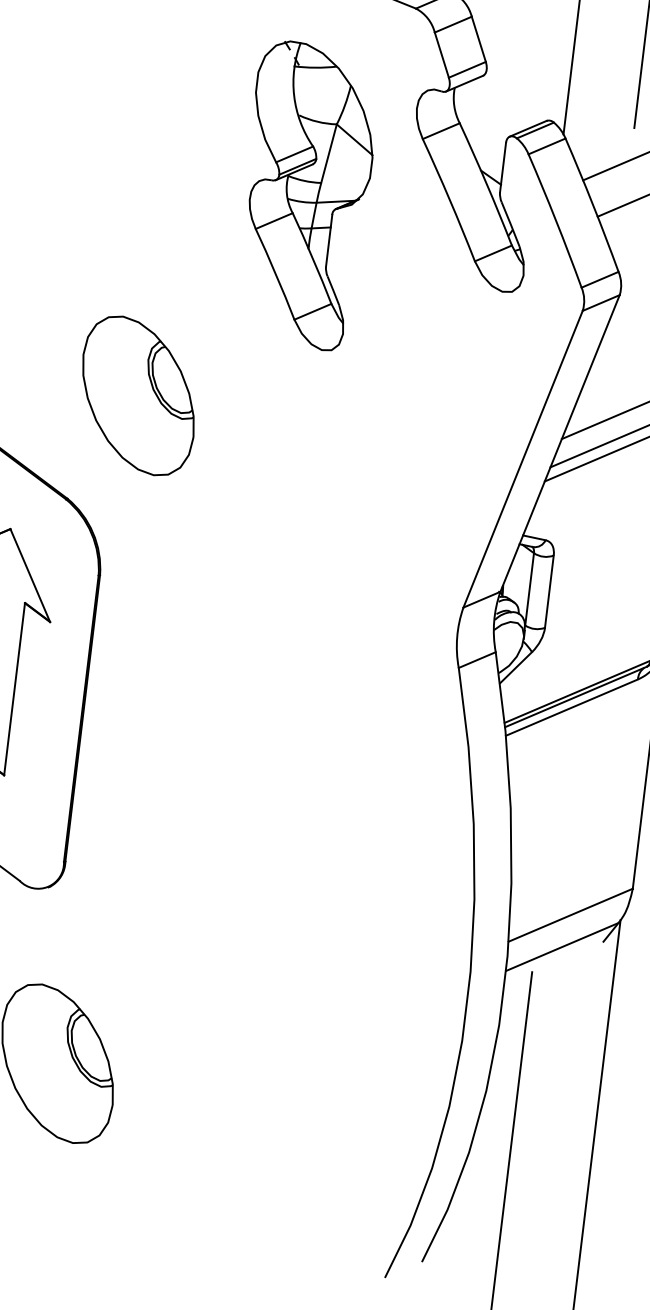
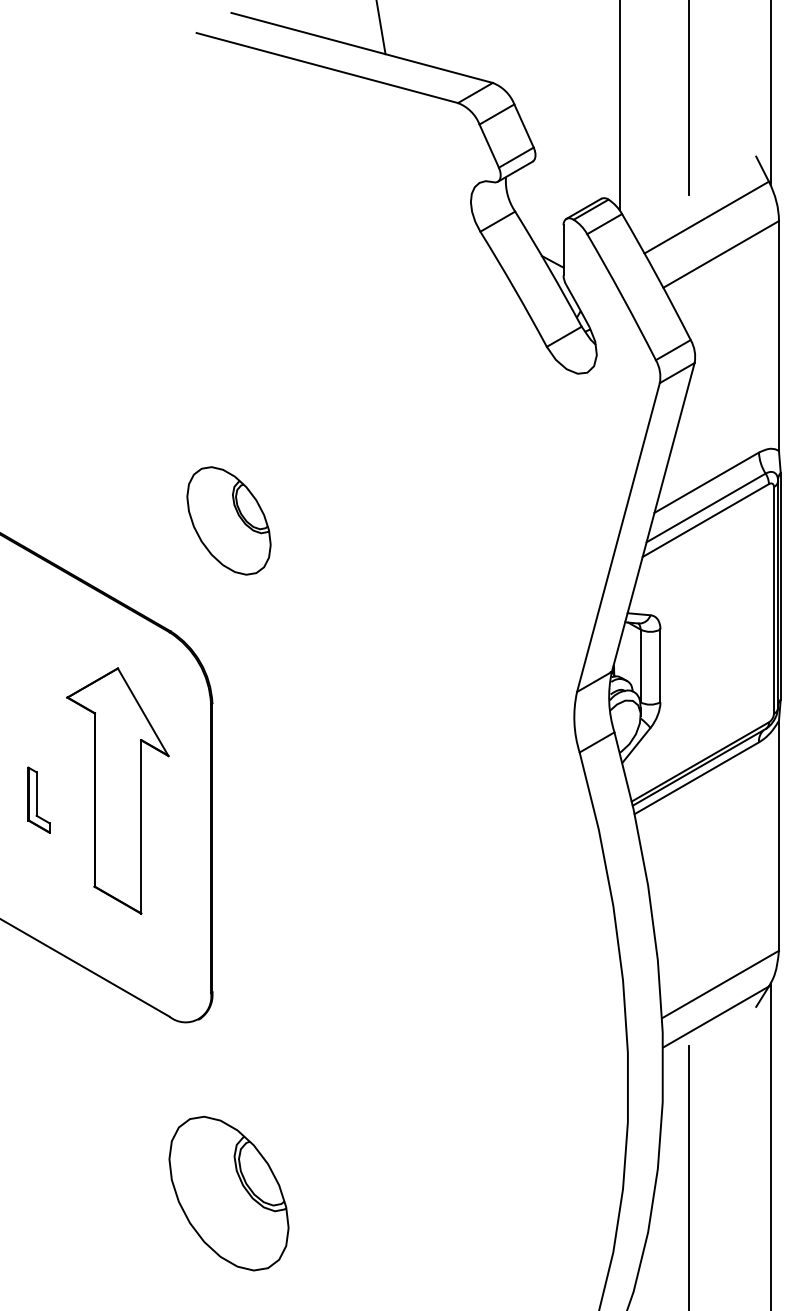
part: (305, 195) -> (370, 301), removed
part: (138, 395) -> (228, 520), size x0.7

